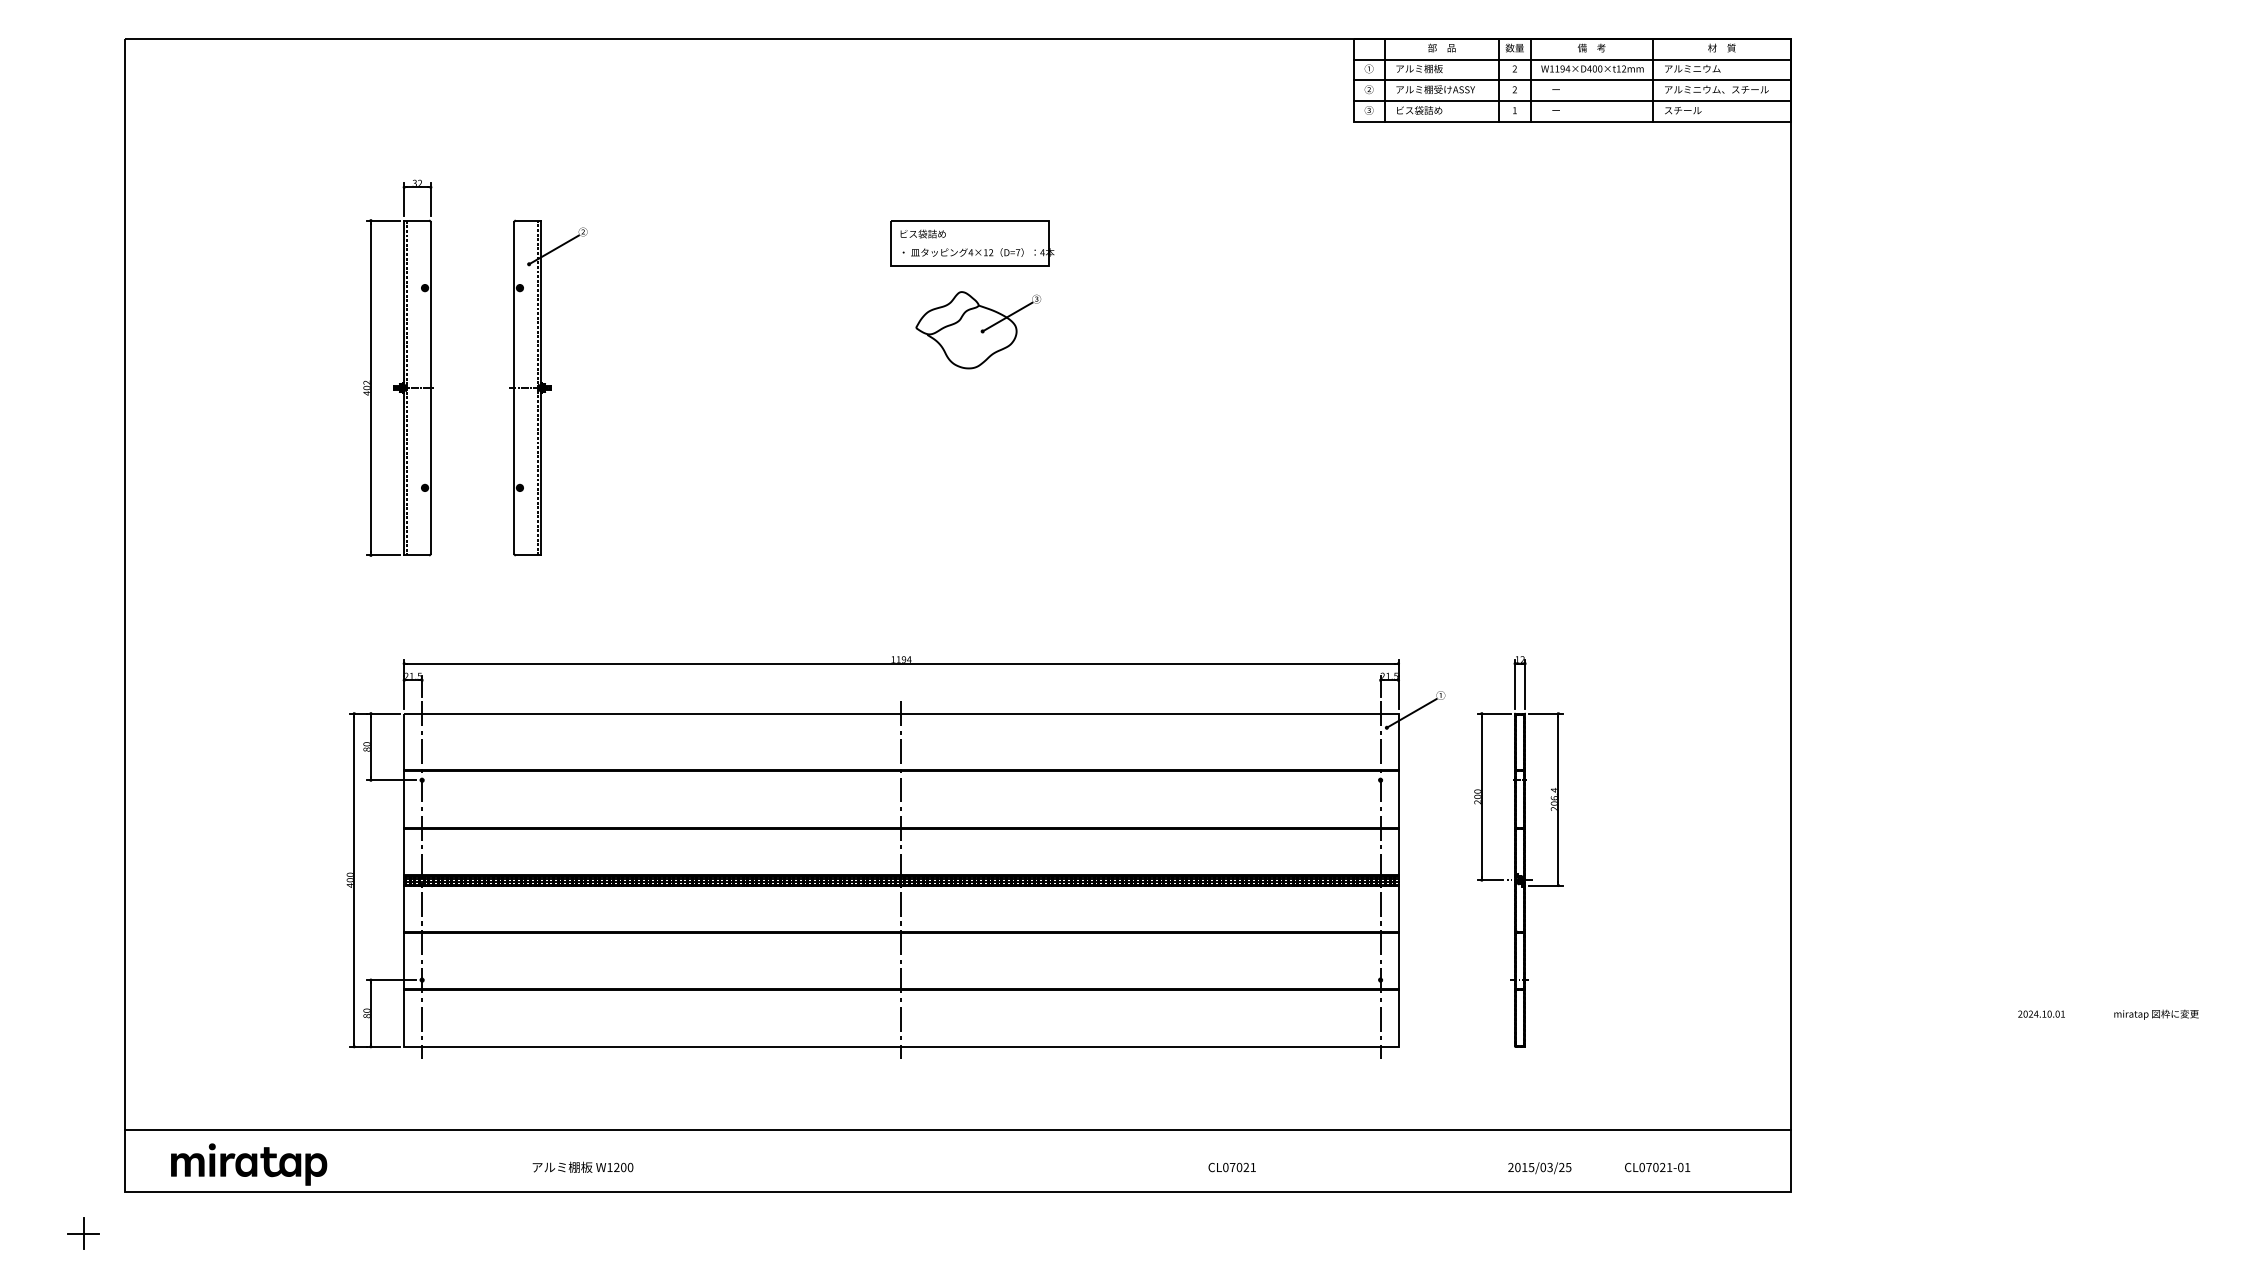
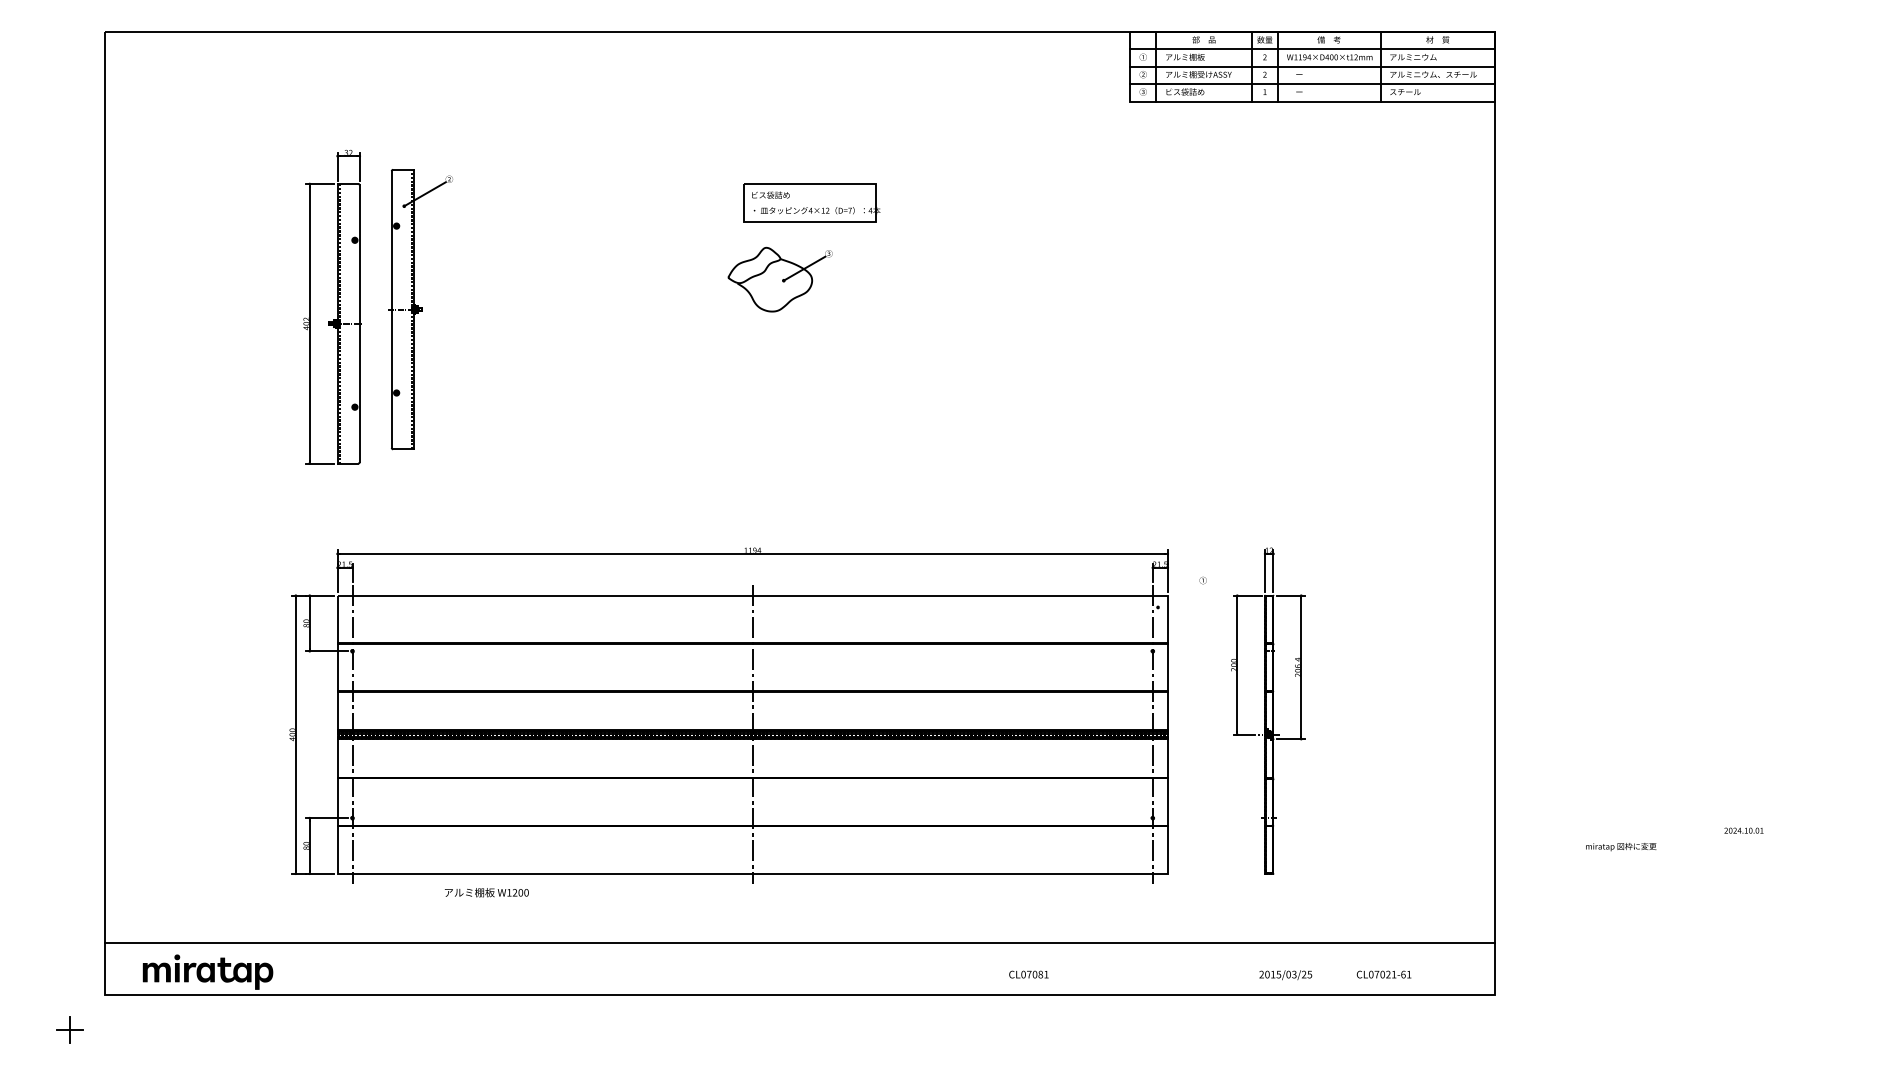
part: (978, 330) -> (780, 279), moved
part: (548, 387) -> (420, 309), moved
line: (1411, 713) -> (1178, 595), removed
text: (2041, 1013) -> (1743, 830), moved
text: (2156, 1014) -> (1621, 846), moved
text: (582, 1166) -> (486, 891), moved
text: (1246, 1167) -> (1040, 974), CL07021 -> CL07081
text: (1680, 1167) -> (1403, 974), CL07021-01 -> CL07021-61

